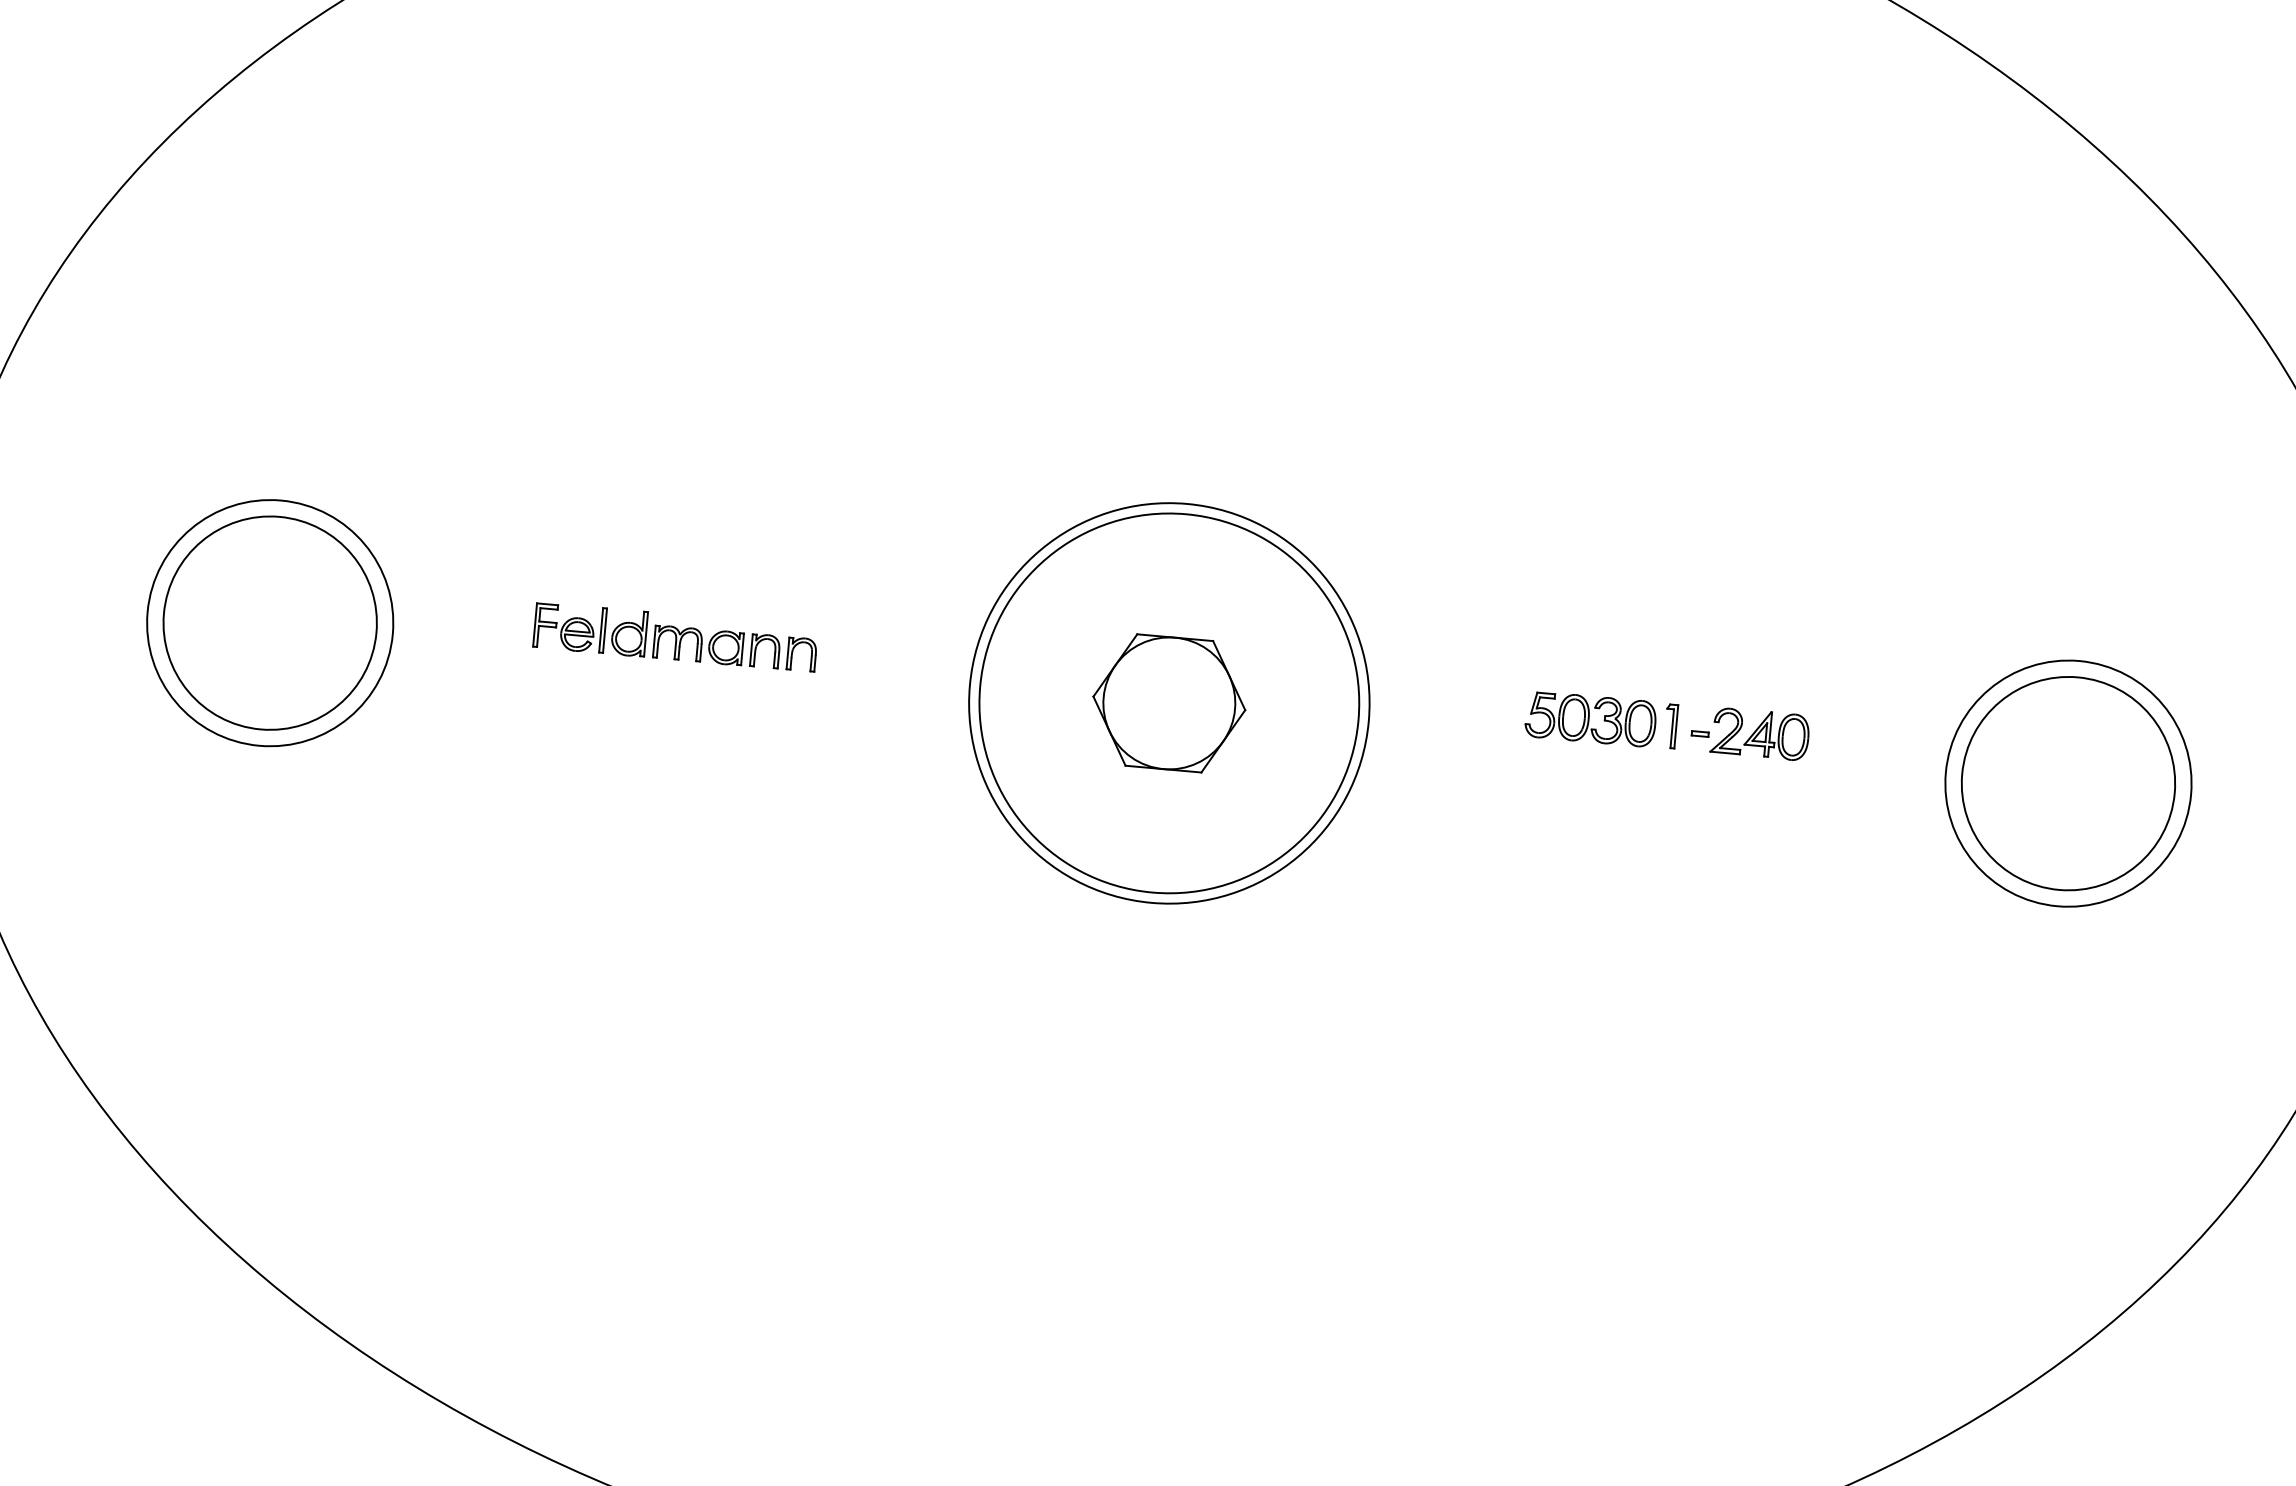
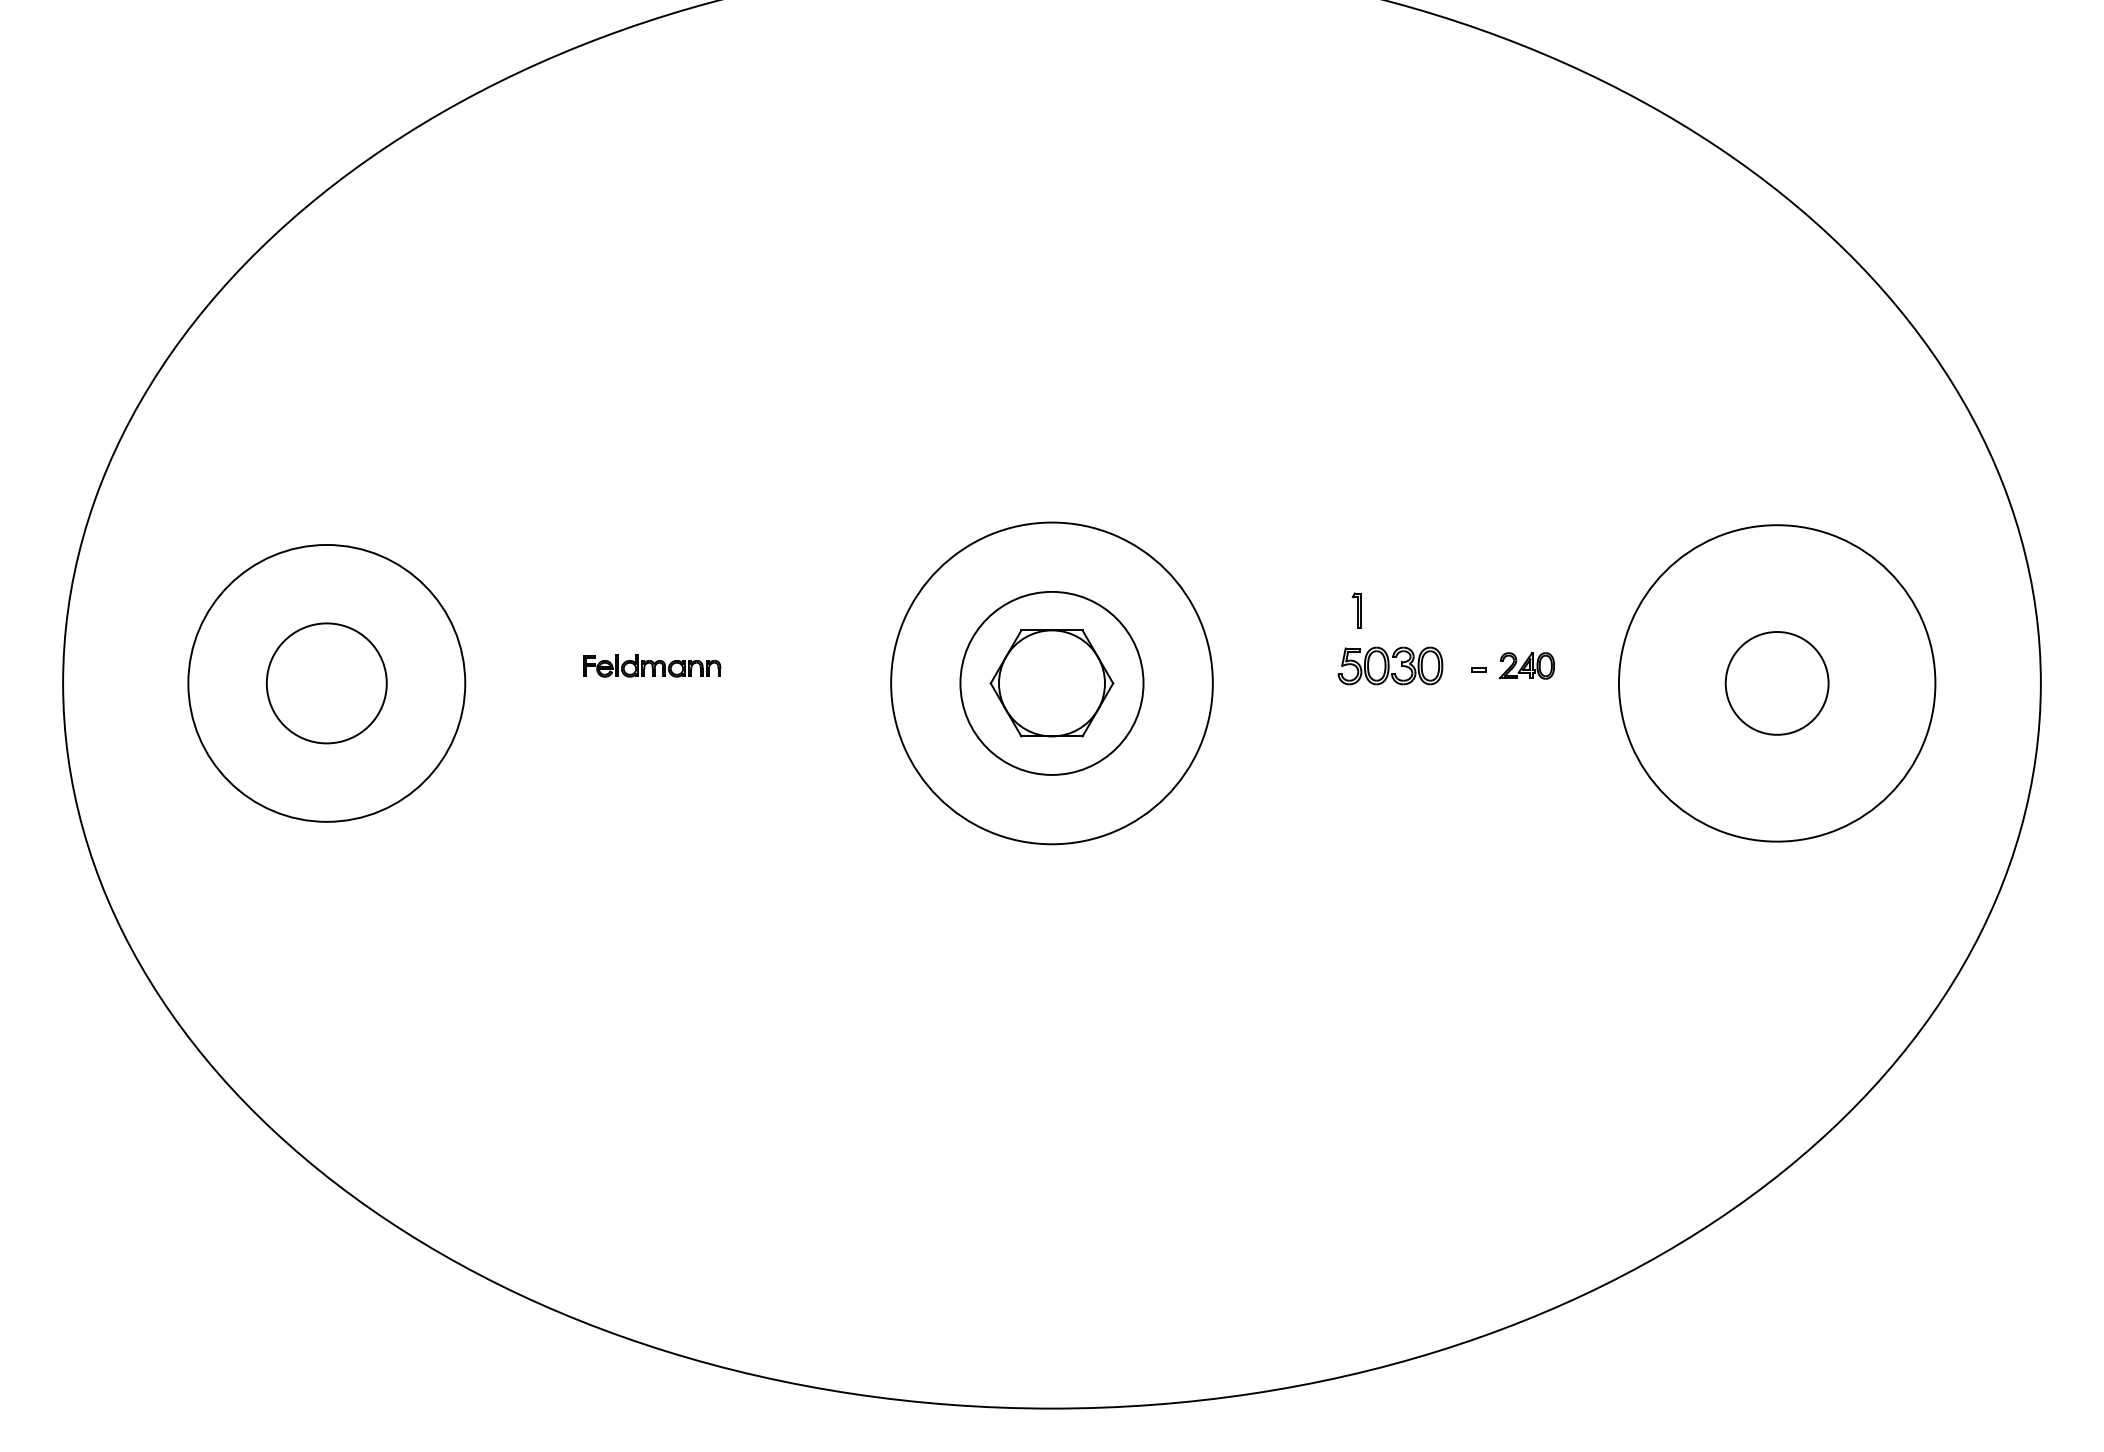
circle: (269, 623) -> (326, 683), size x0.7
circle: (269, 623) -> (326, 683), size x1.4
part: (676, 636) -> (652, 665), size x0.6
circle: (1168, 702) -> (1051, 682), size x0.6
part: (1670, 725) -> (1356, 610), moved
part: (1759, 733) -> (1526, 665), size x0.7
circle: (2067, 783) -> (1776, 683), size x0.6
circle: (2068, 783) -> (1777, 683), size x1.6

